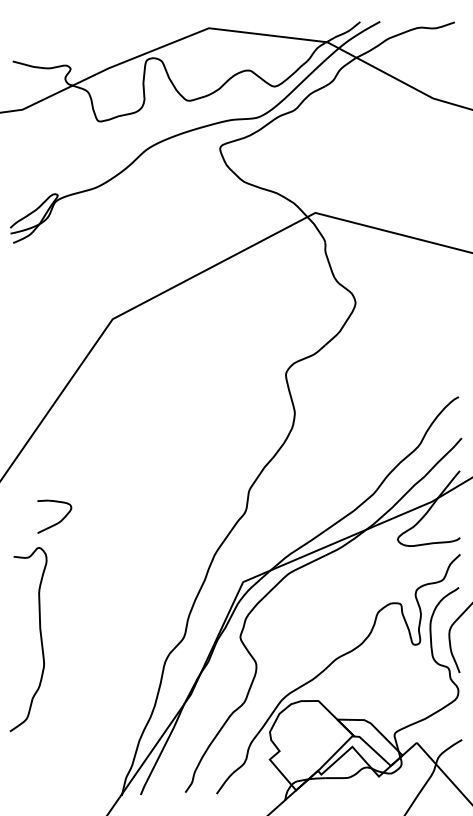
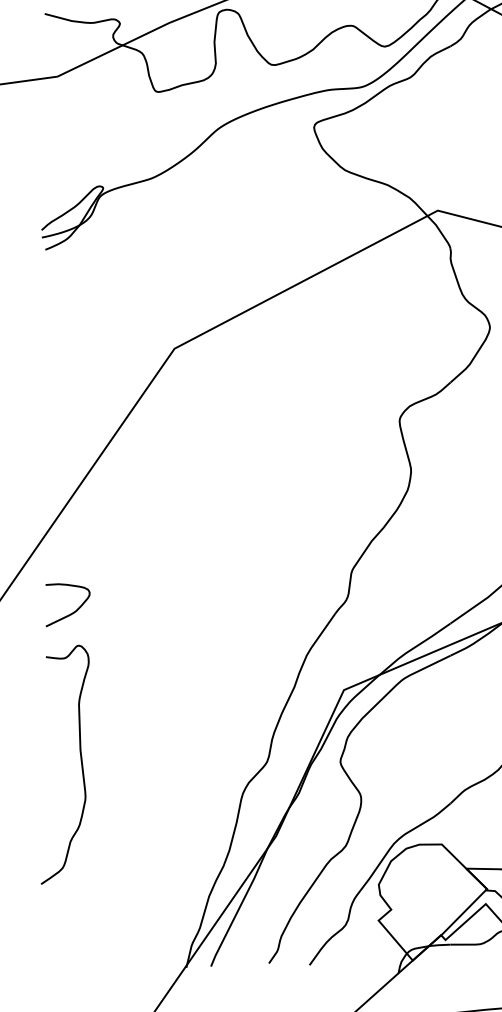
curve: (58, 521) -> (73, 611), moved

